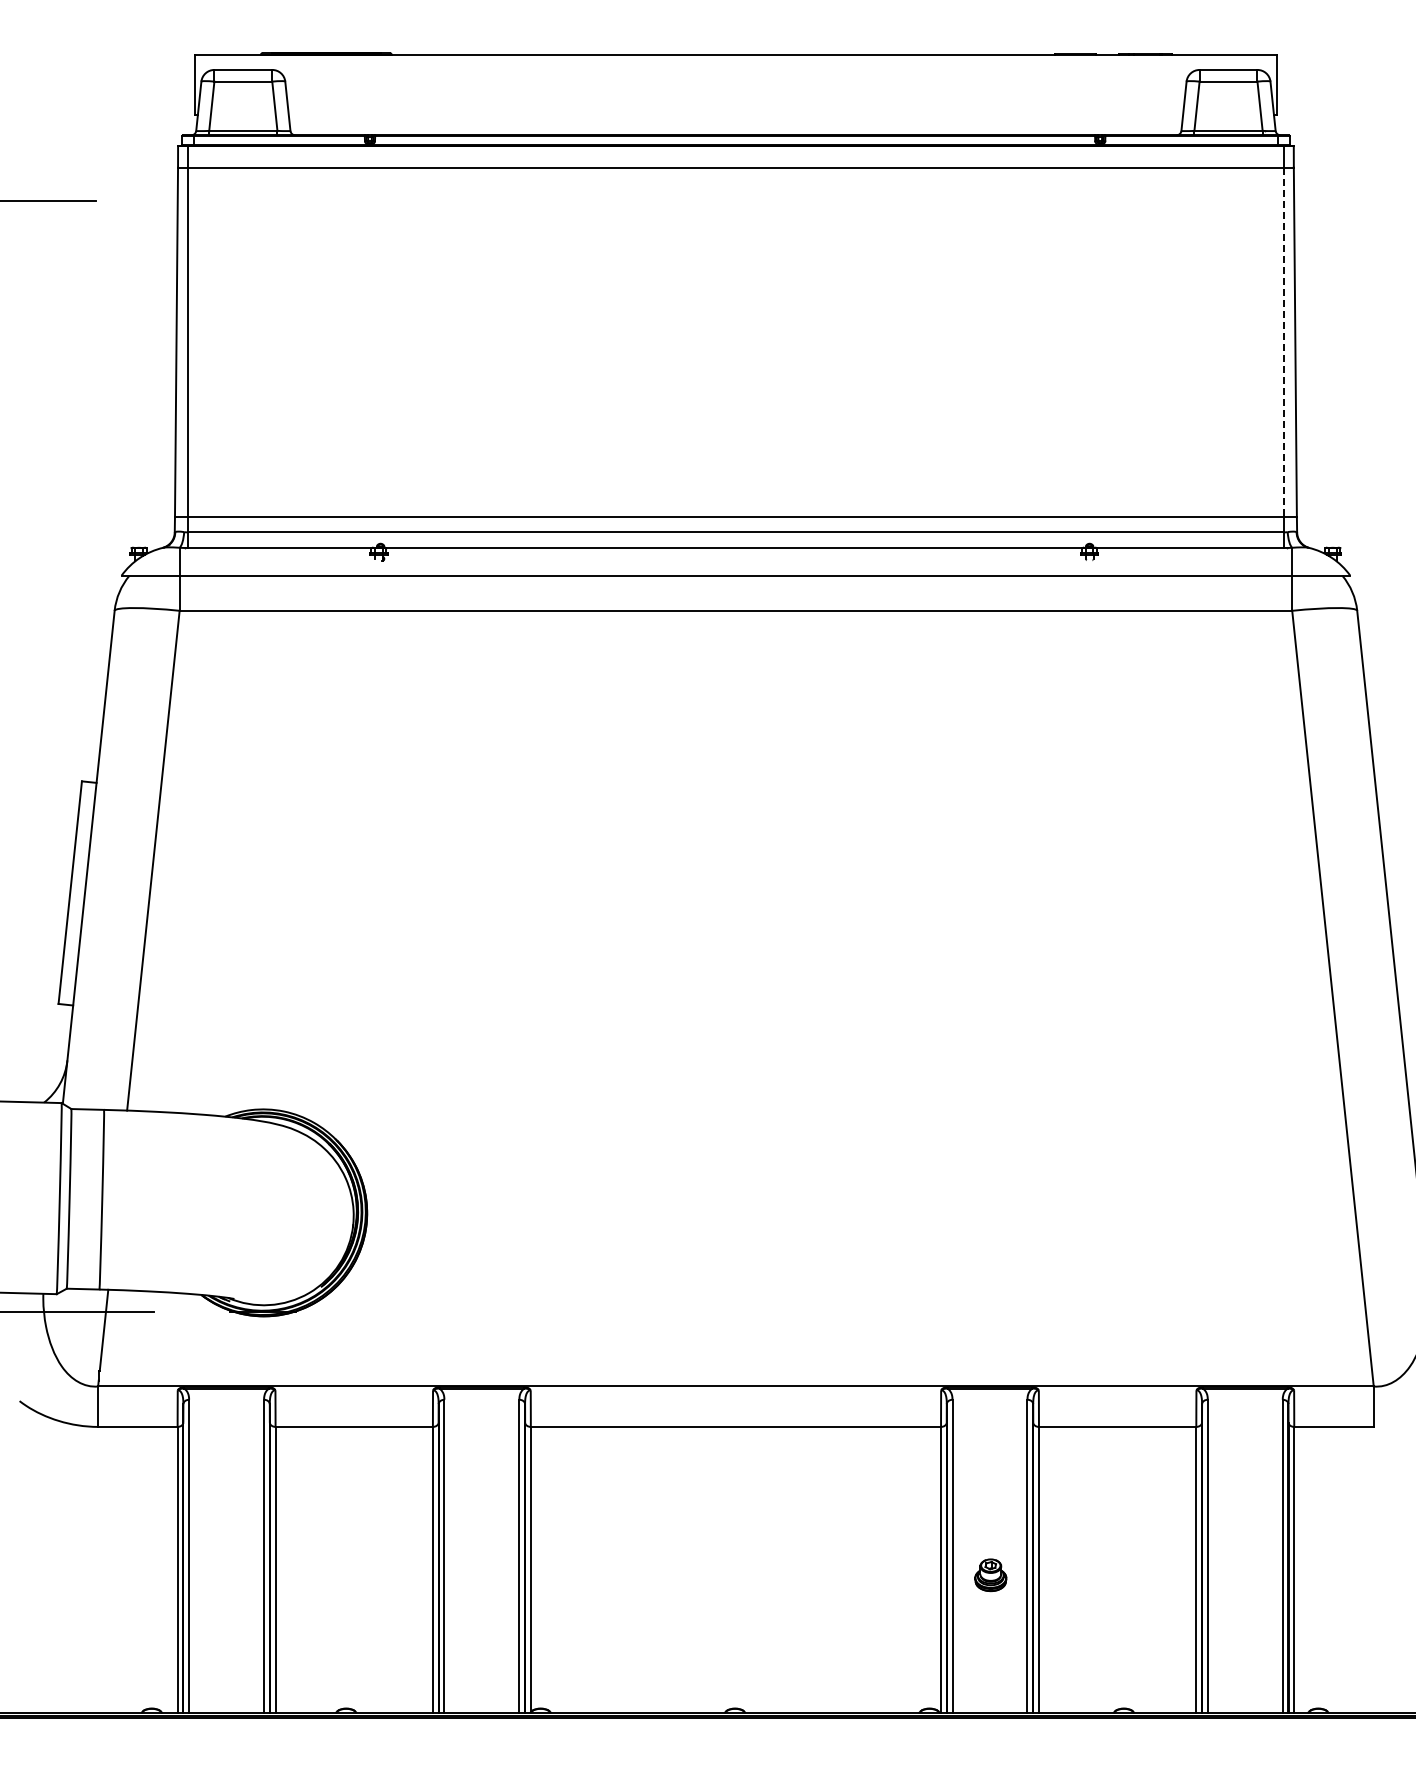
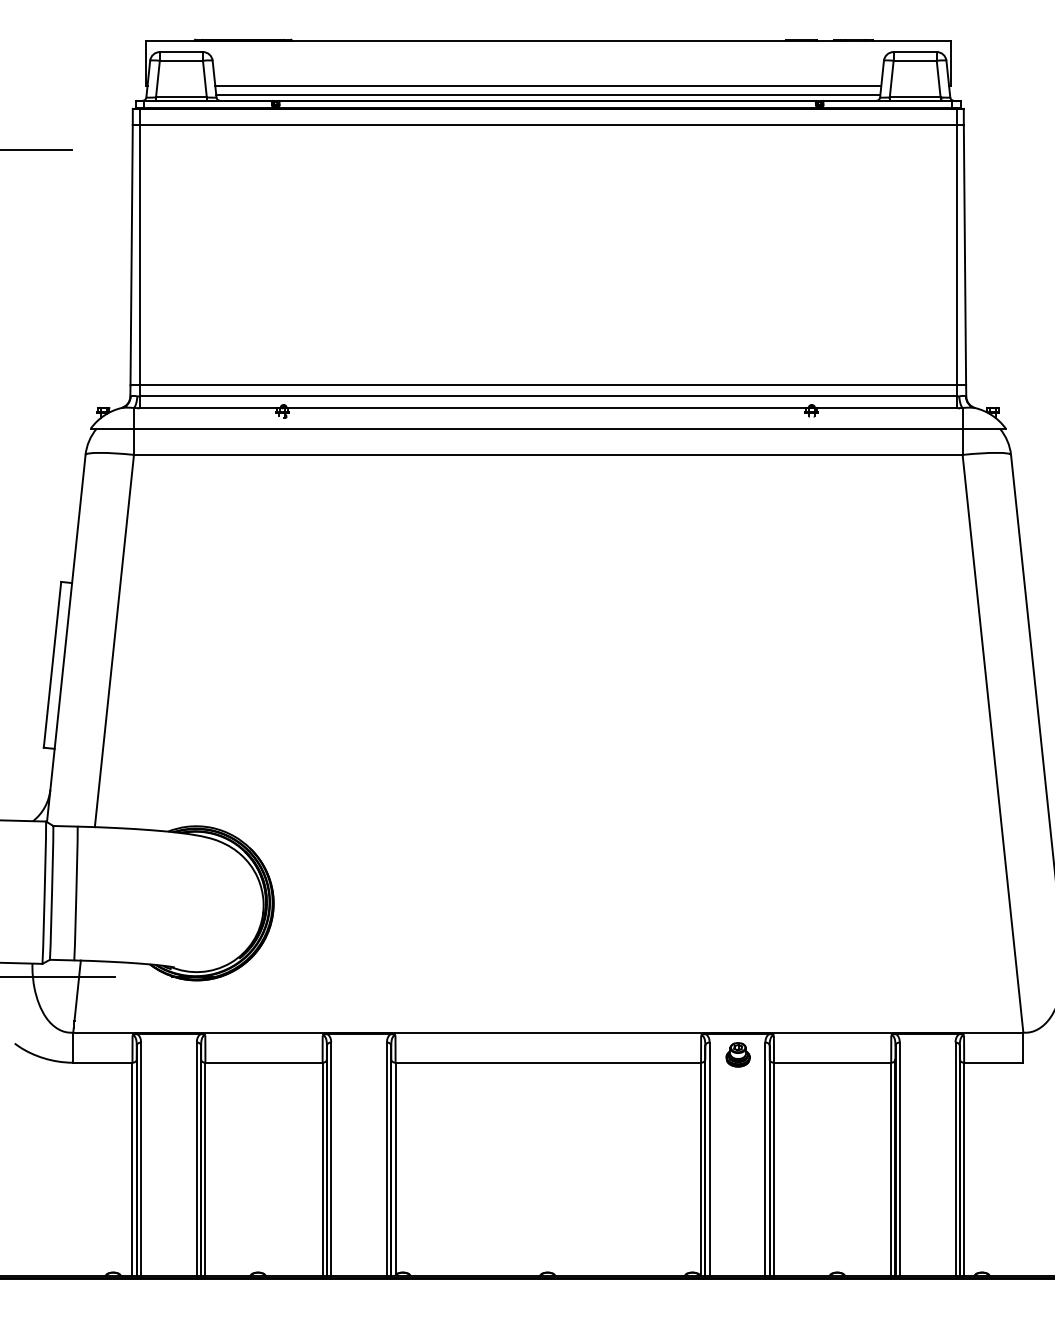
line: (735, 115) -> (547, 86), added
line: (735, 127) -> (547, 94), added
line: (1284, 342) -> (956, 255), dashed -> solid
part: (990, 1575) -> (737, 1054), moved

